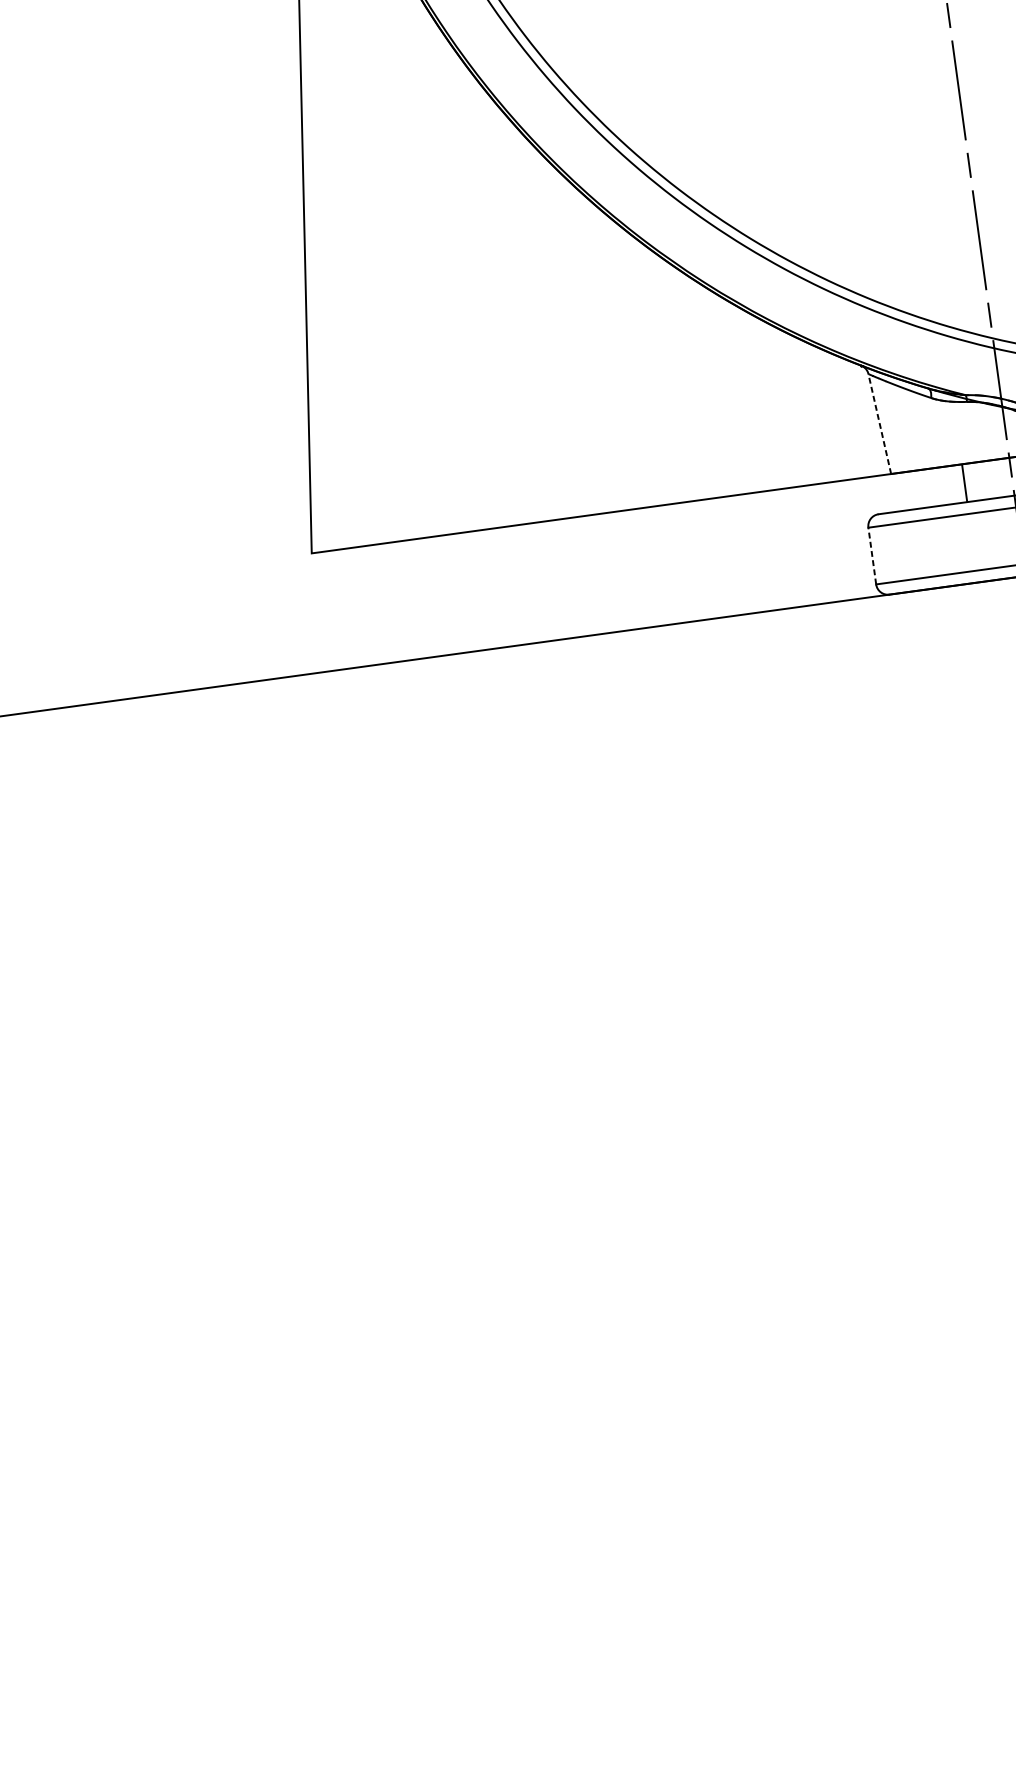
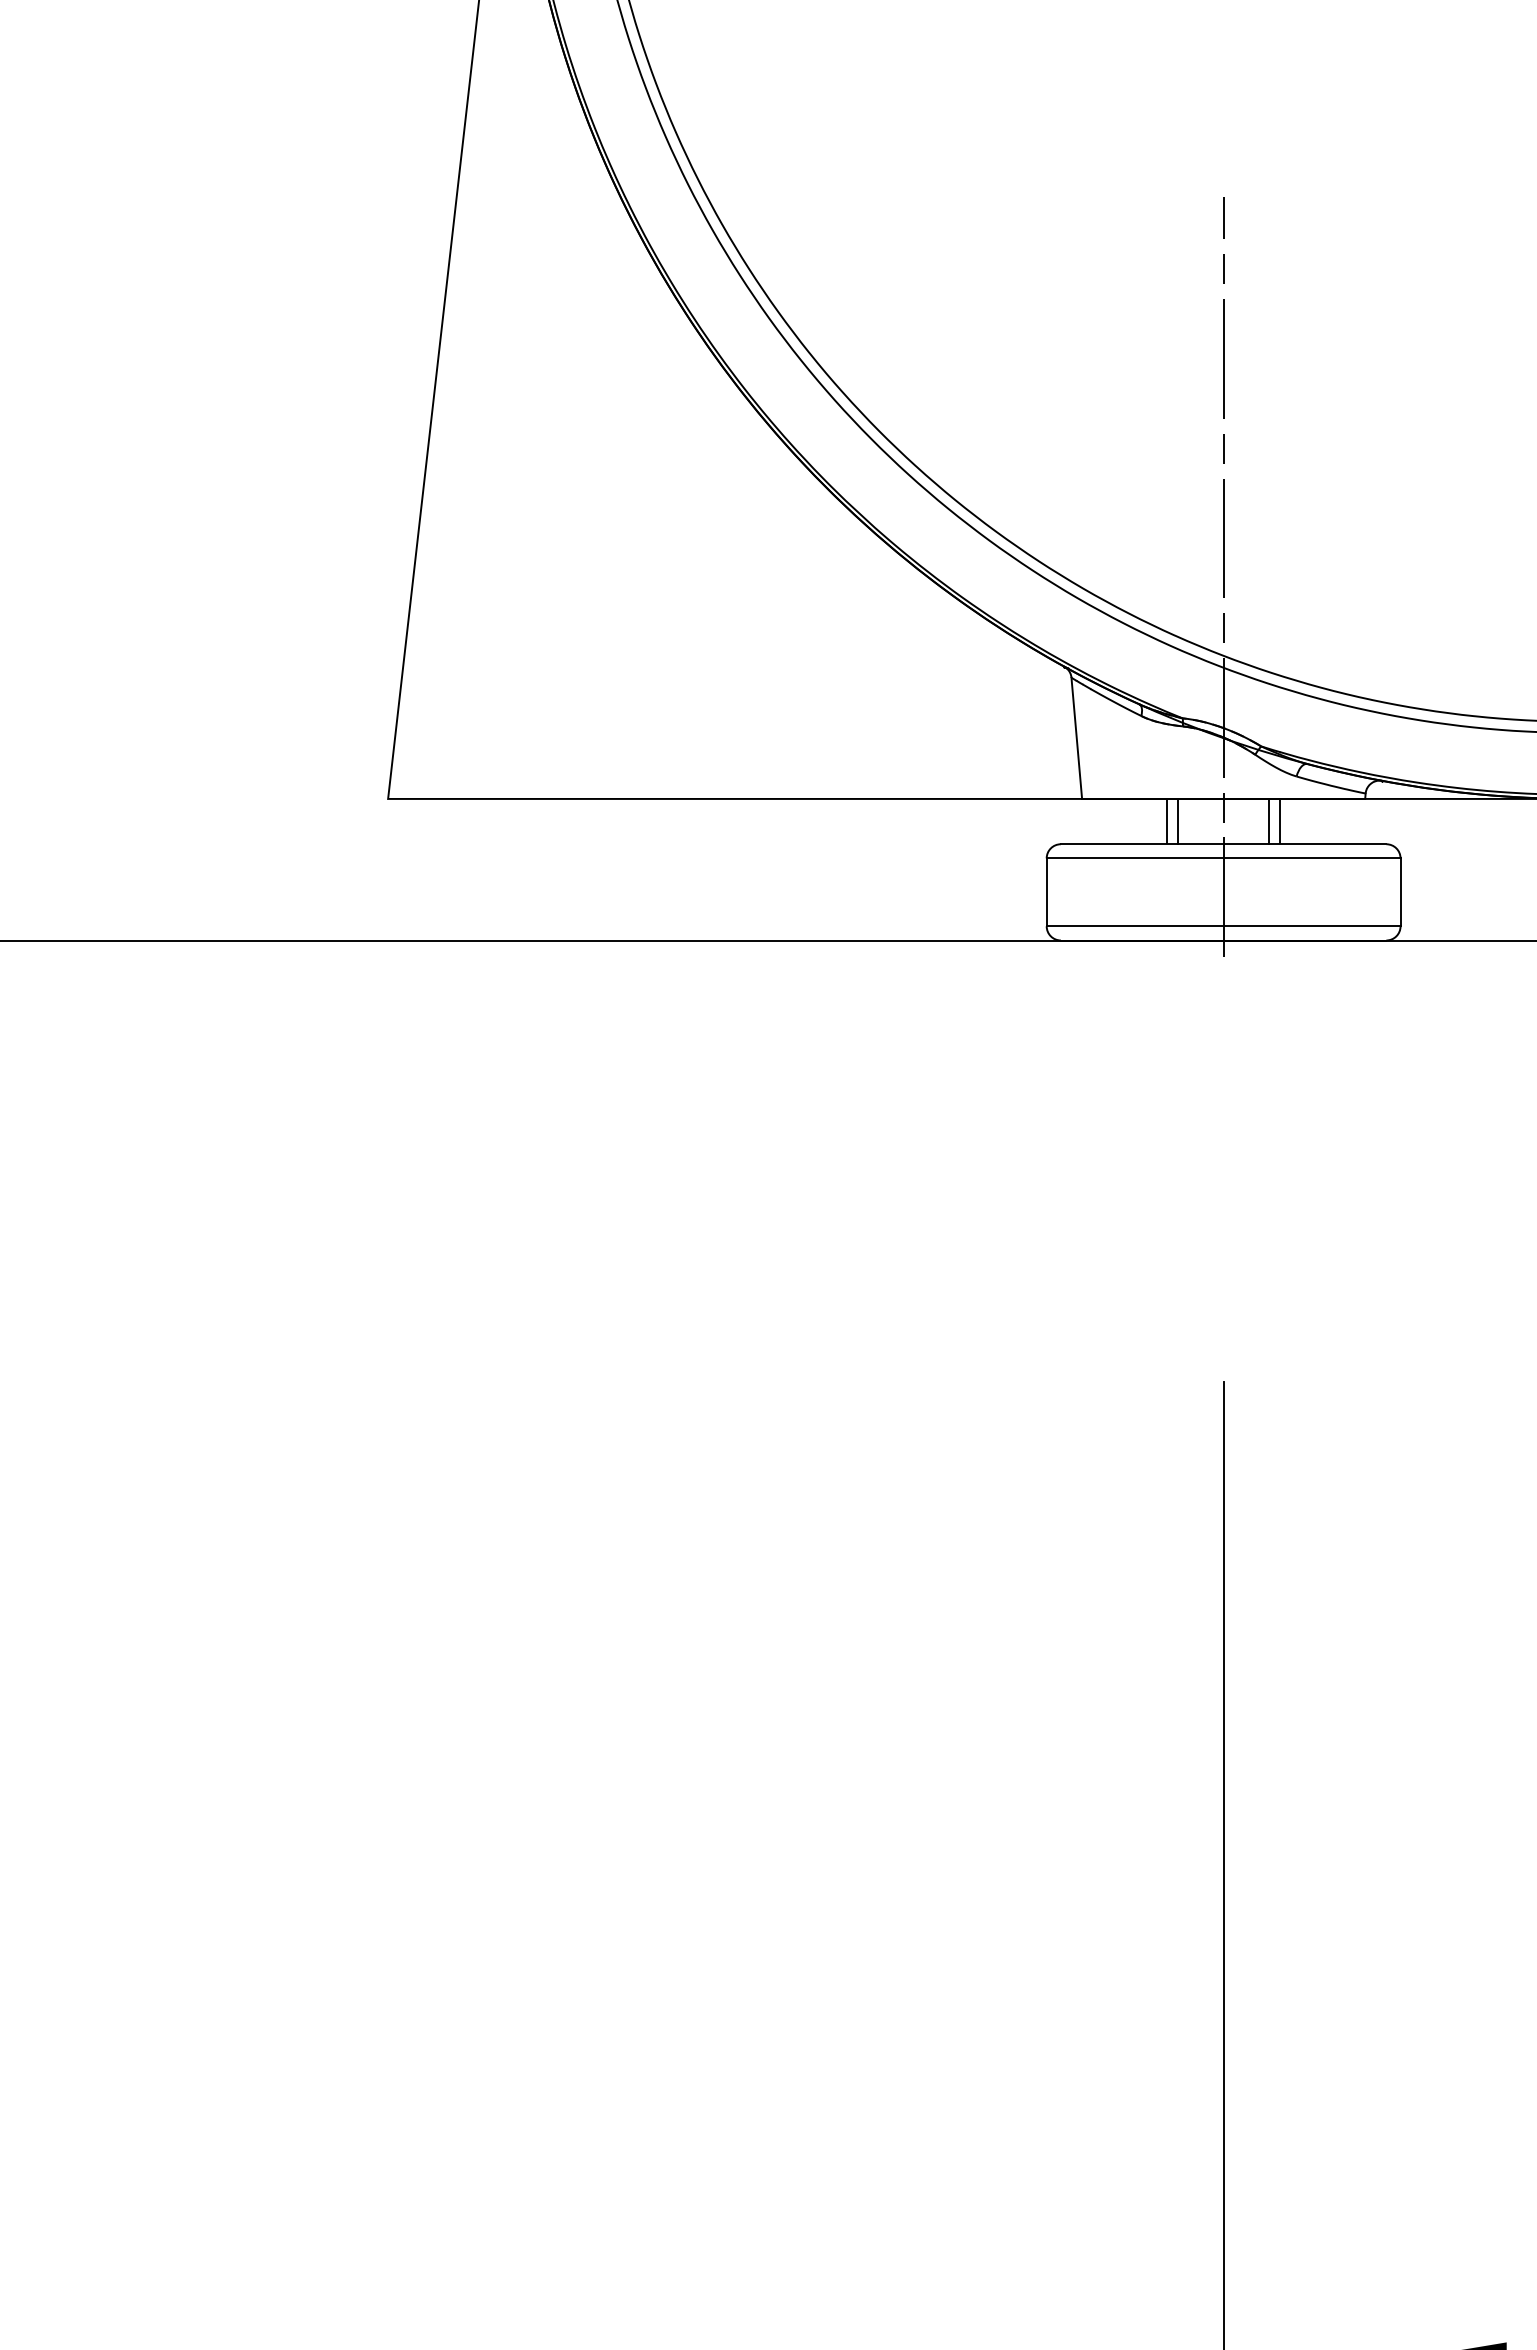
line: (879, 424) -> (1076, 738), dashed -> solid
line: (974, 481) -> (1178, 821), added
line: (872, 556) -> (1046, 892), dashed -> solid

